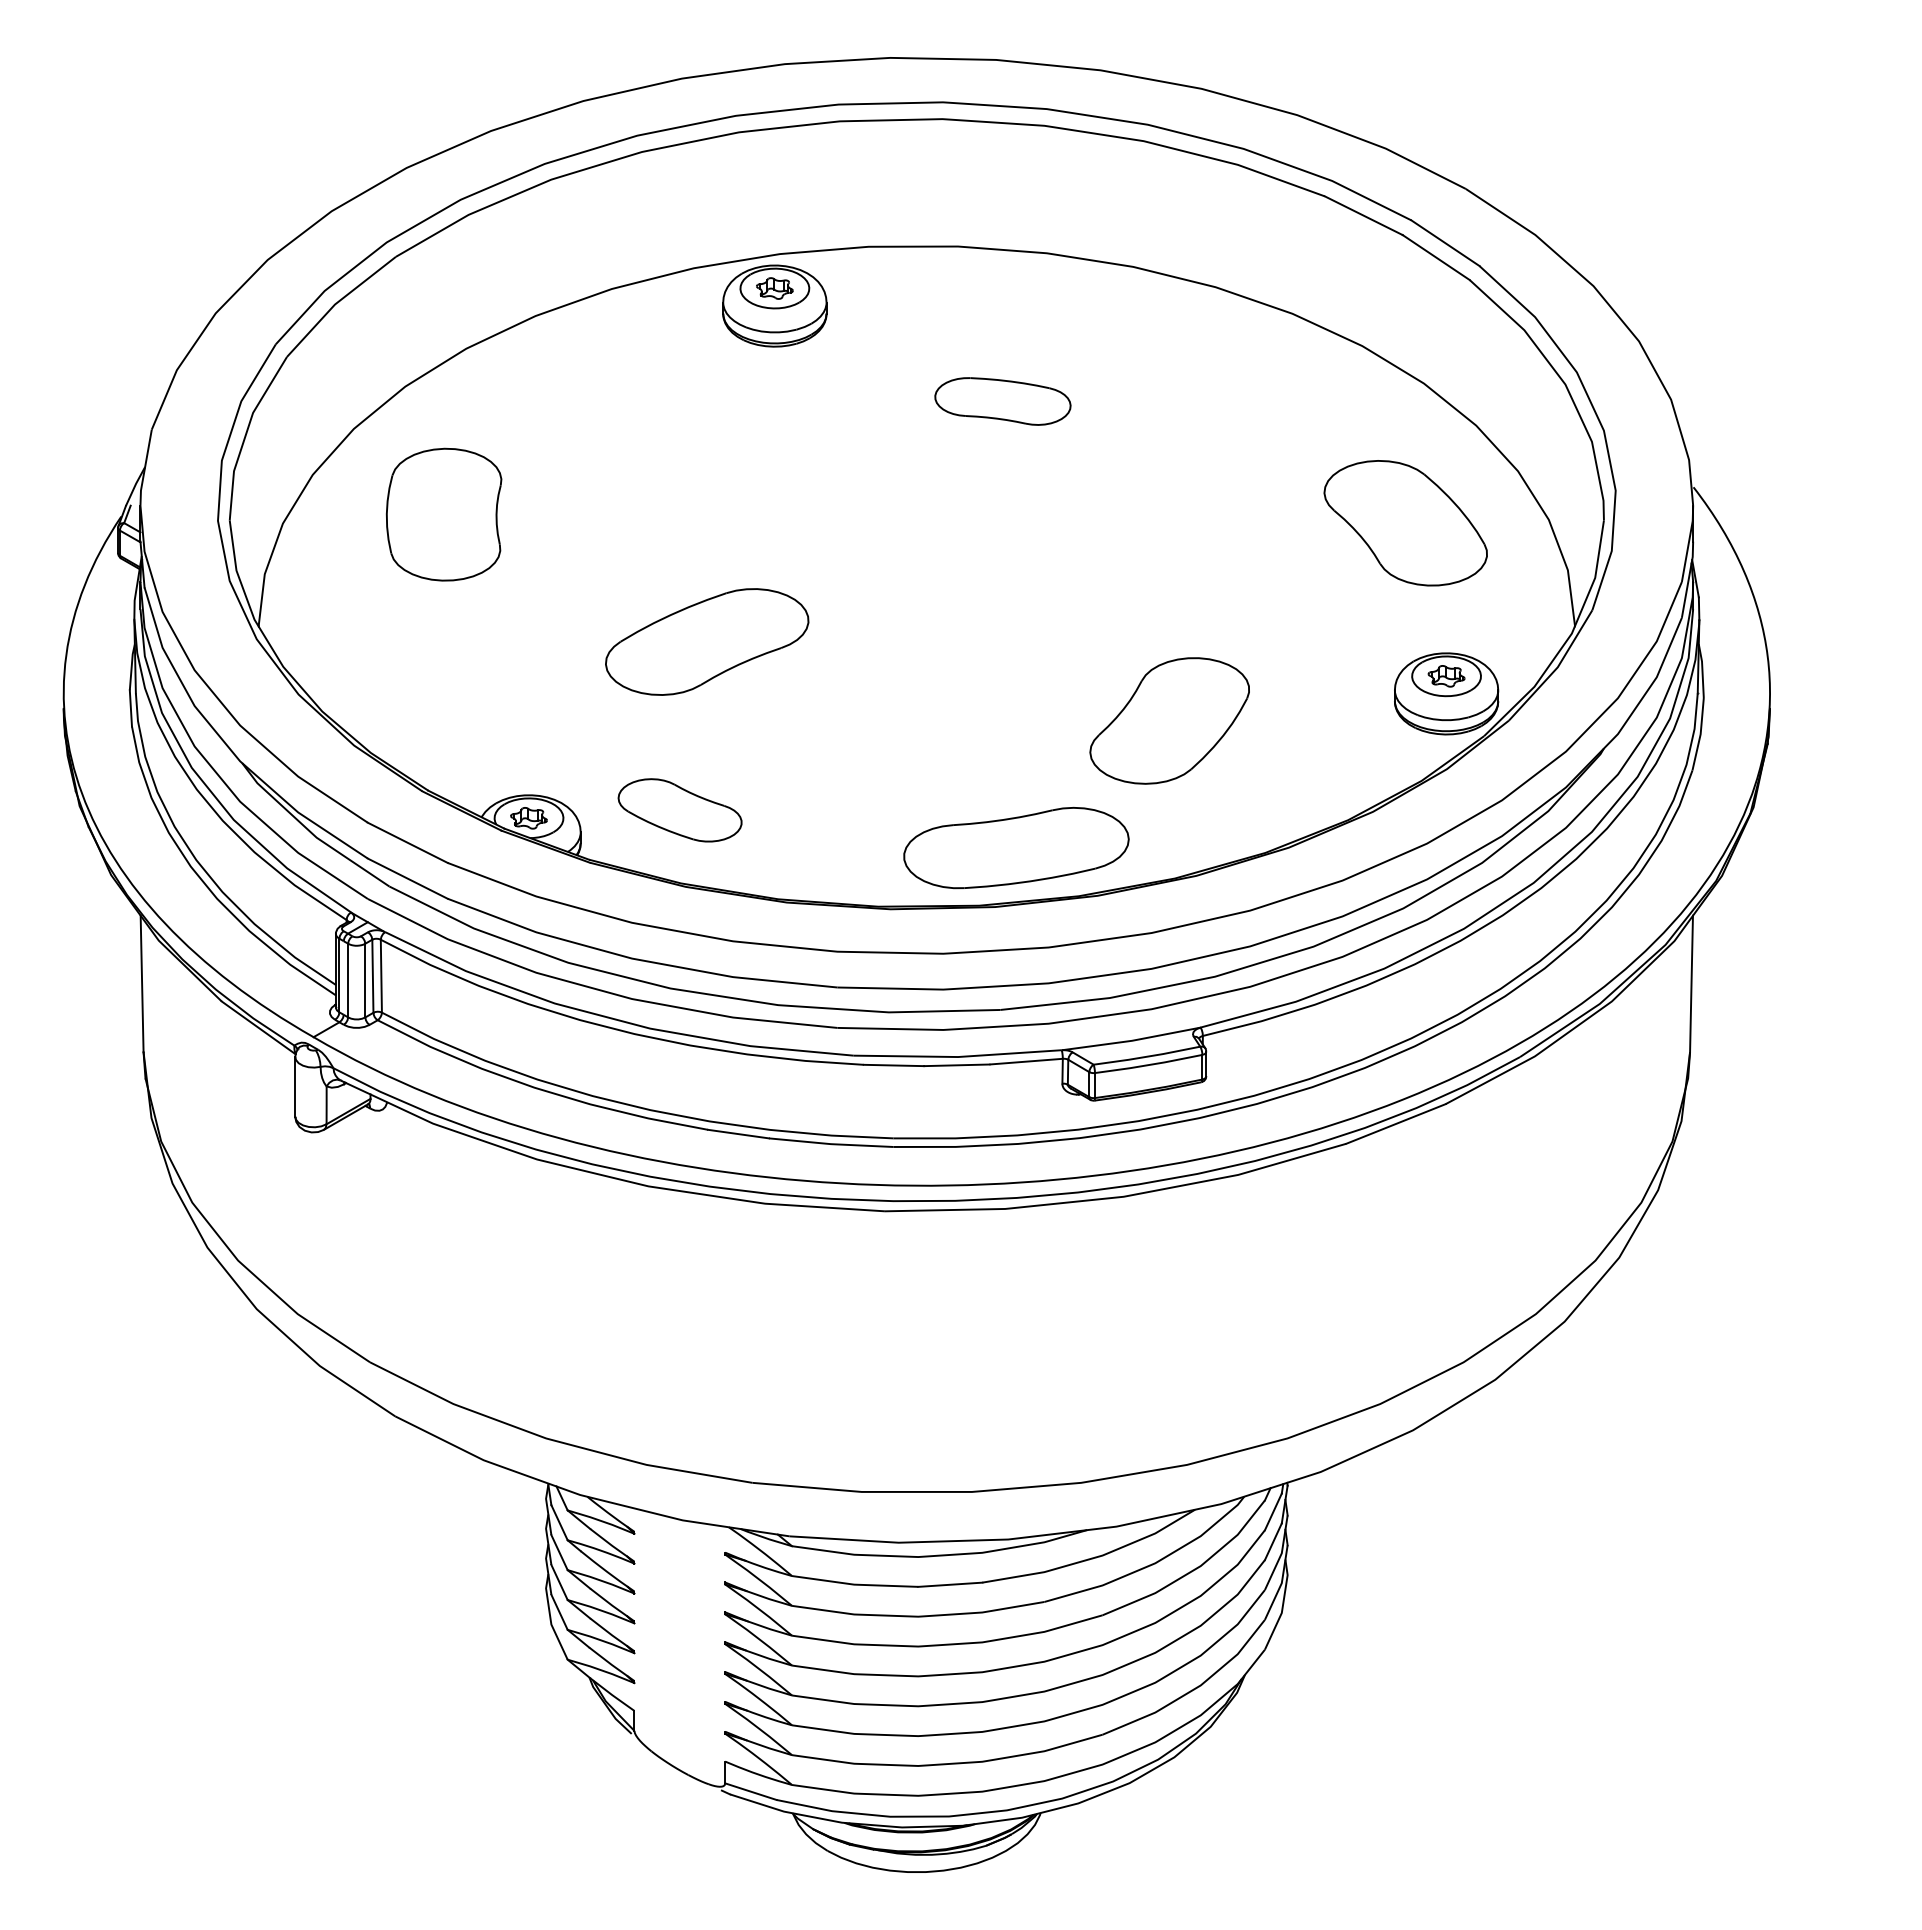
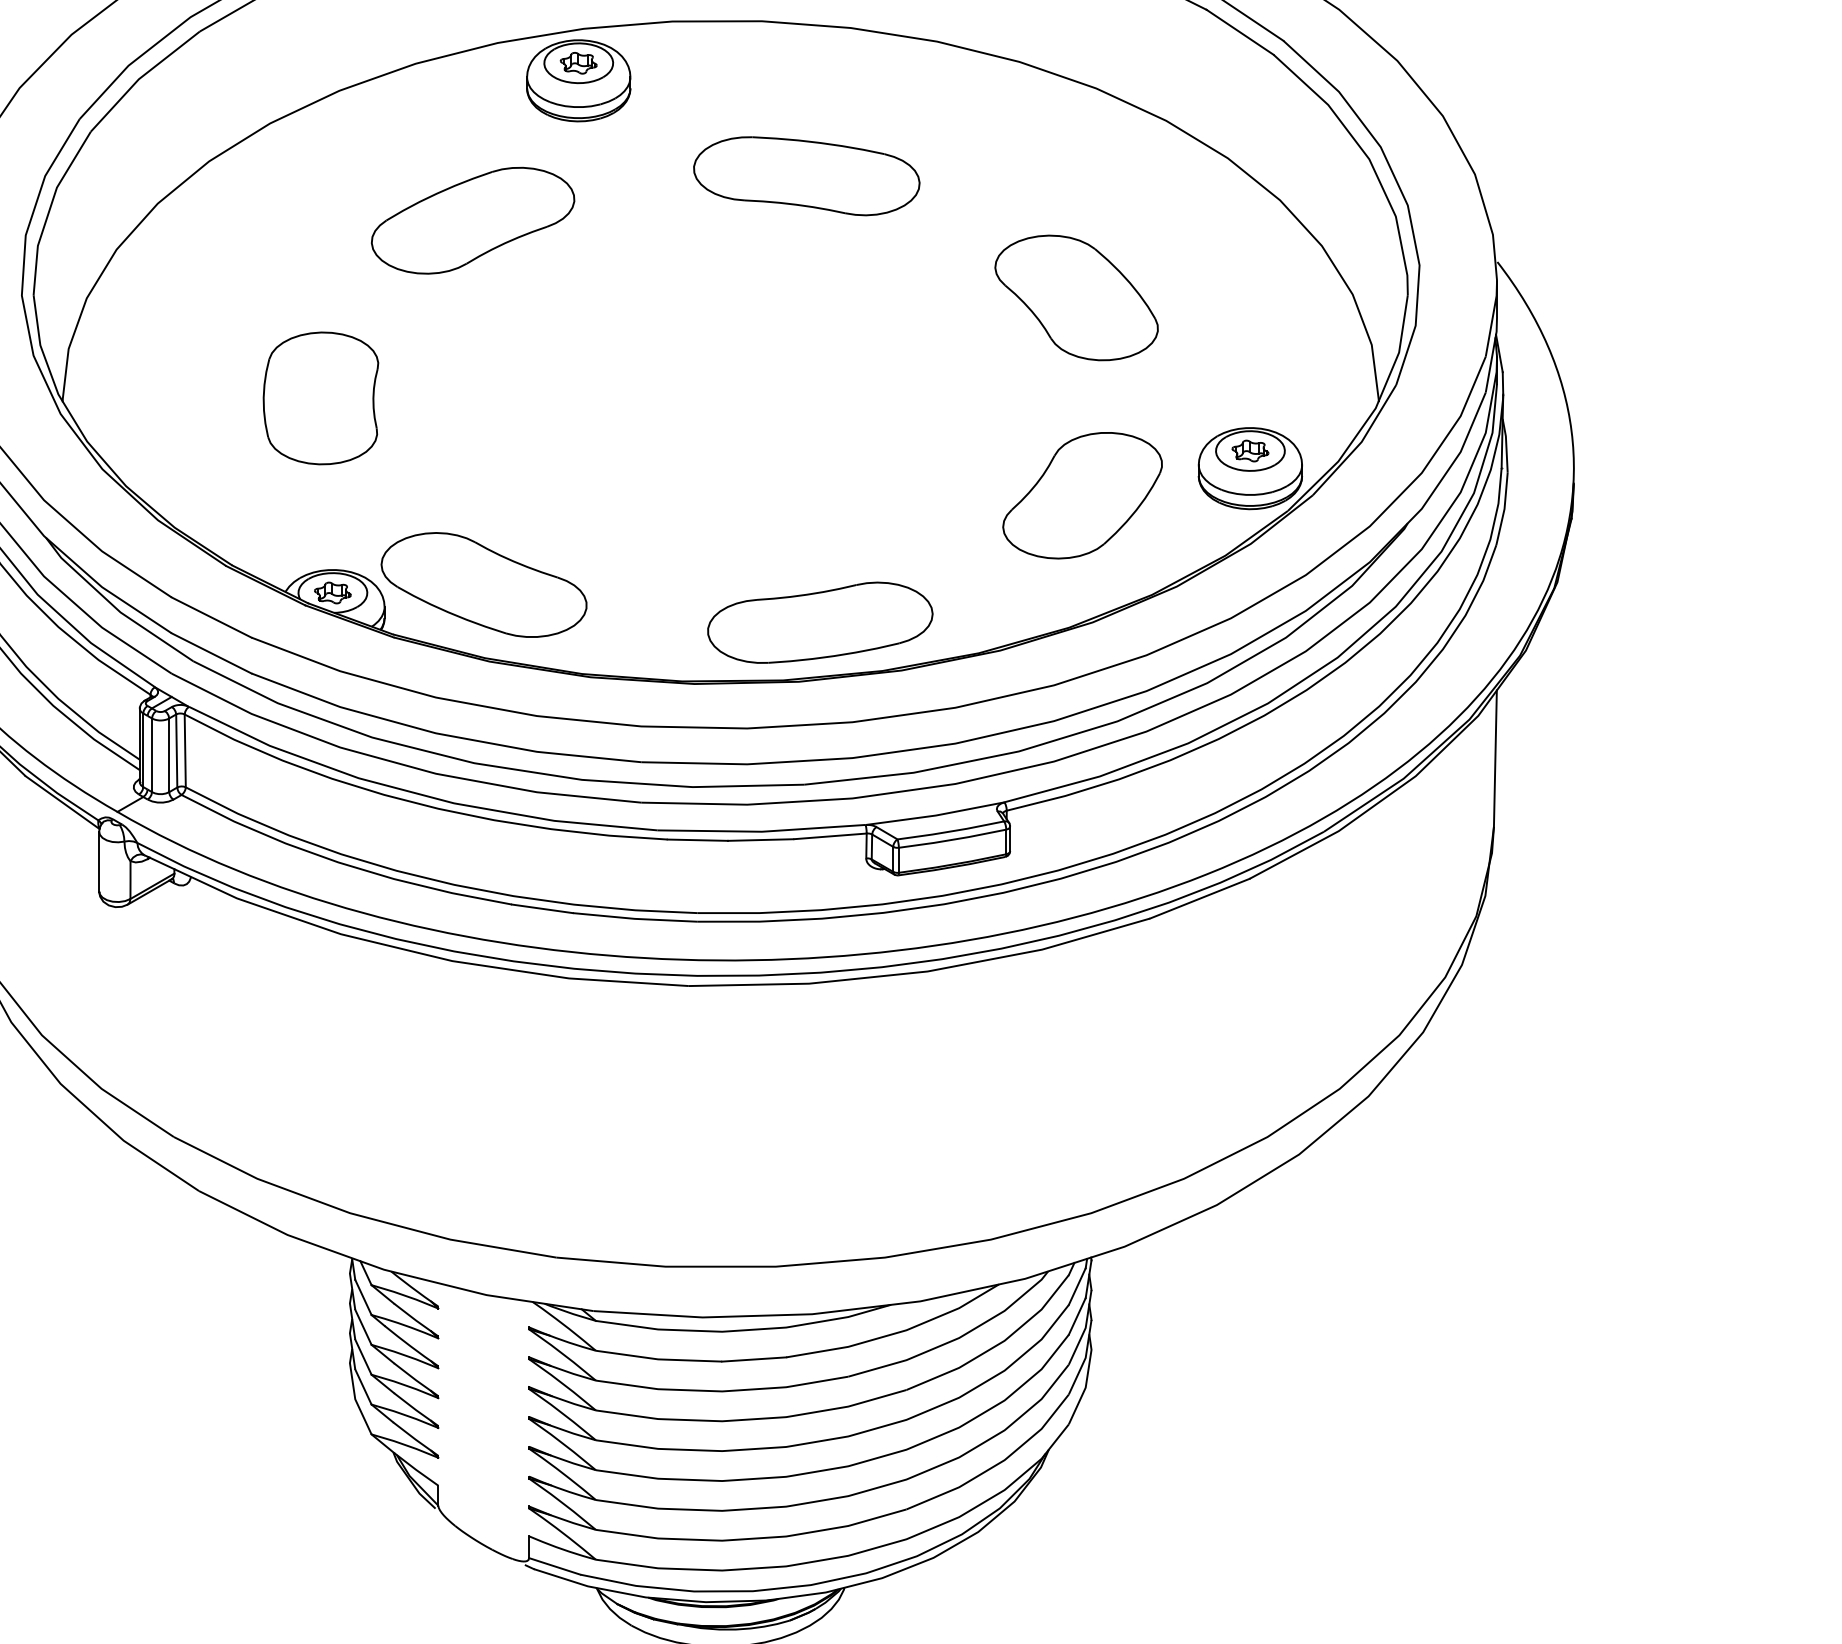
part: (1002, 401) -> (806, 176), size x1.67
part: (443, 514) -> (320, 398), moved
part: (1405, 523) -> (1076, 298), moved
part: (707, 641) -> (473, 220), moved
part: (1169, 720) -> (1082, 495), moved
part: (679, 810) -> (483, 585), size x1.67

